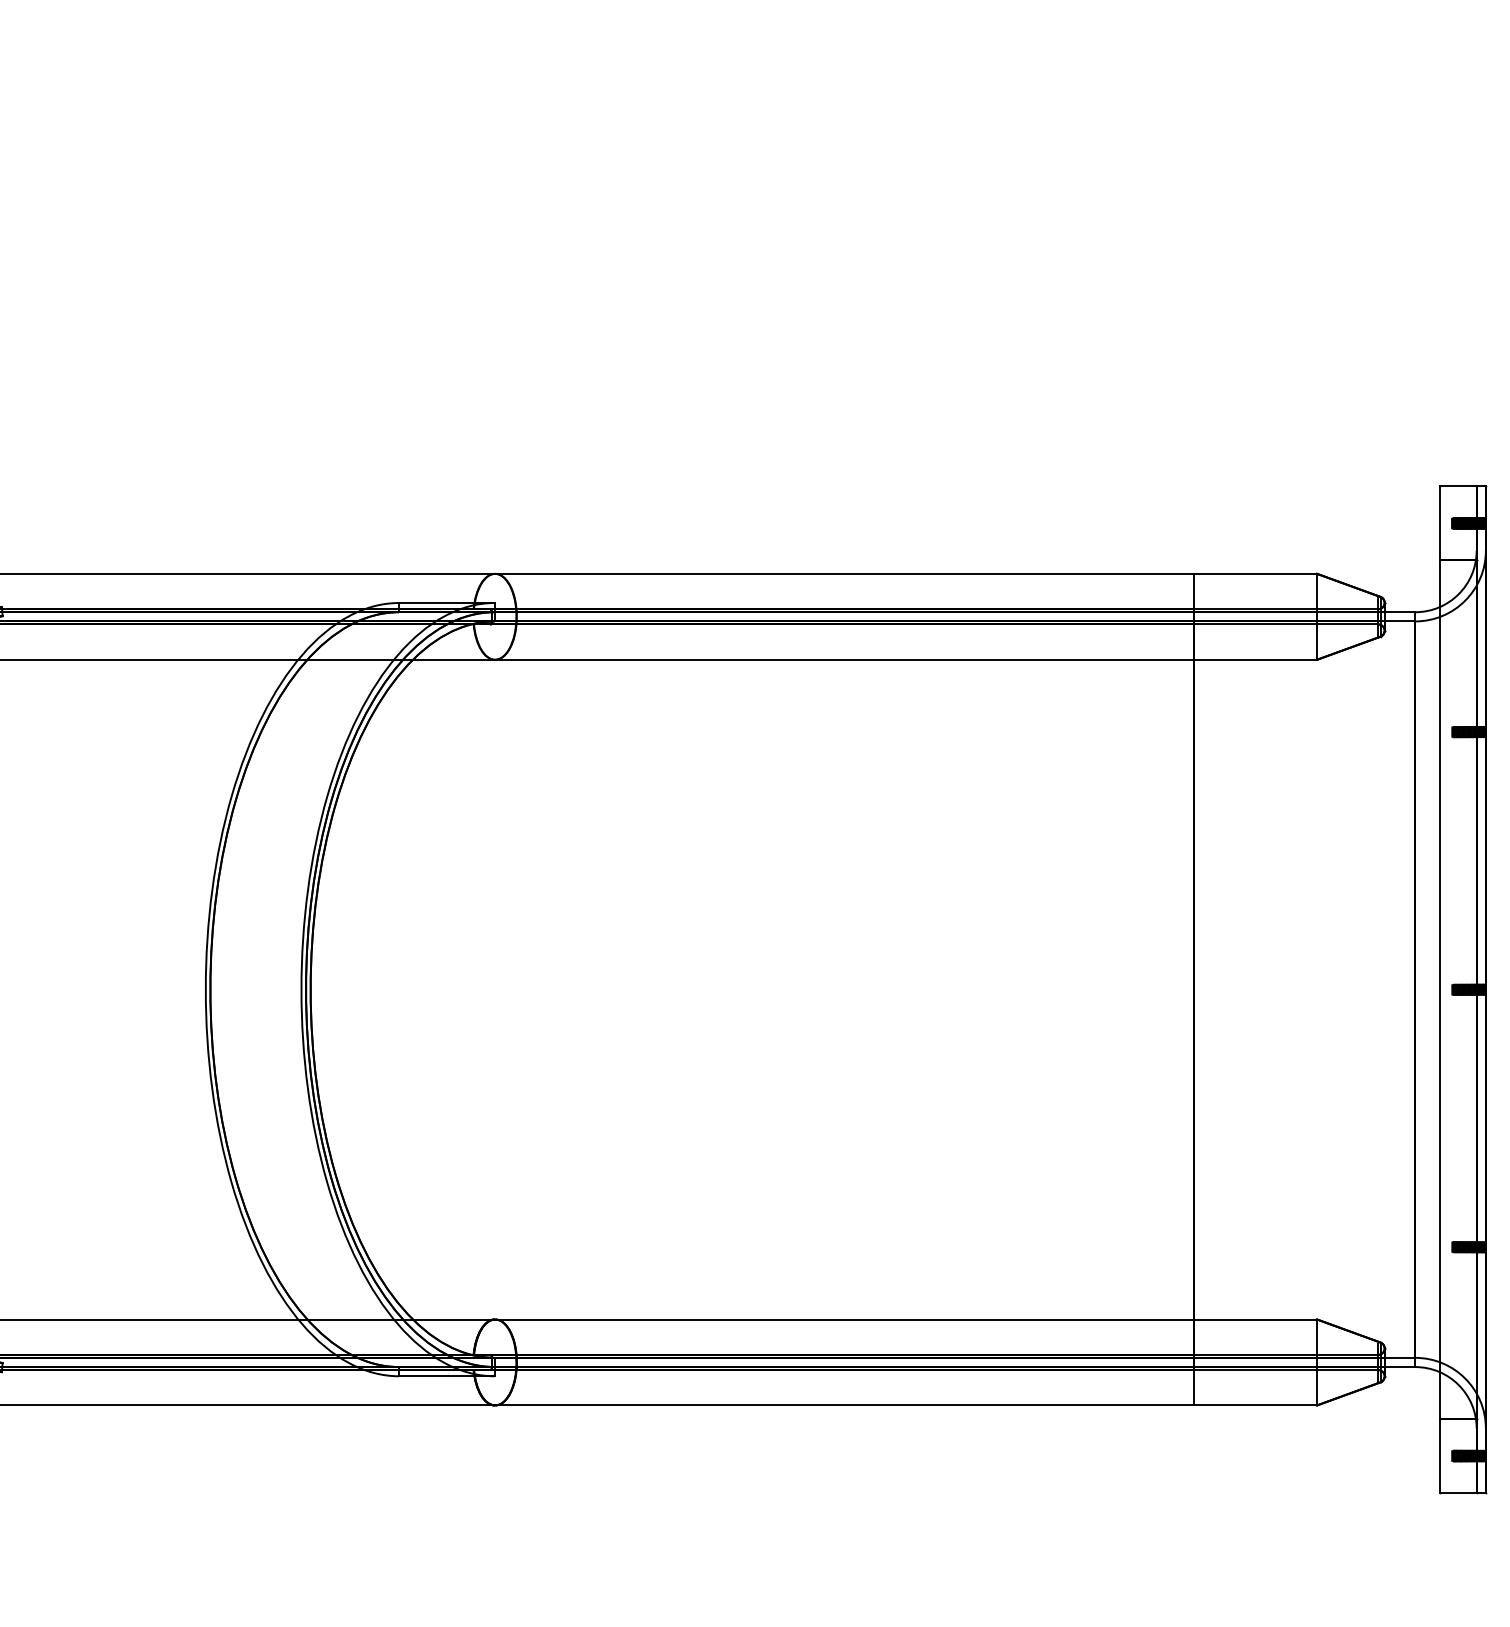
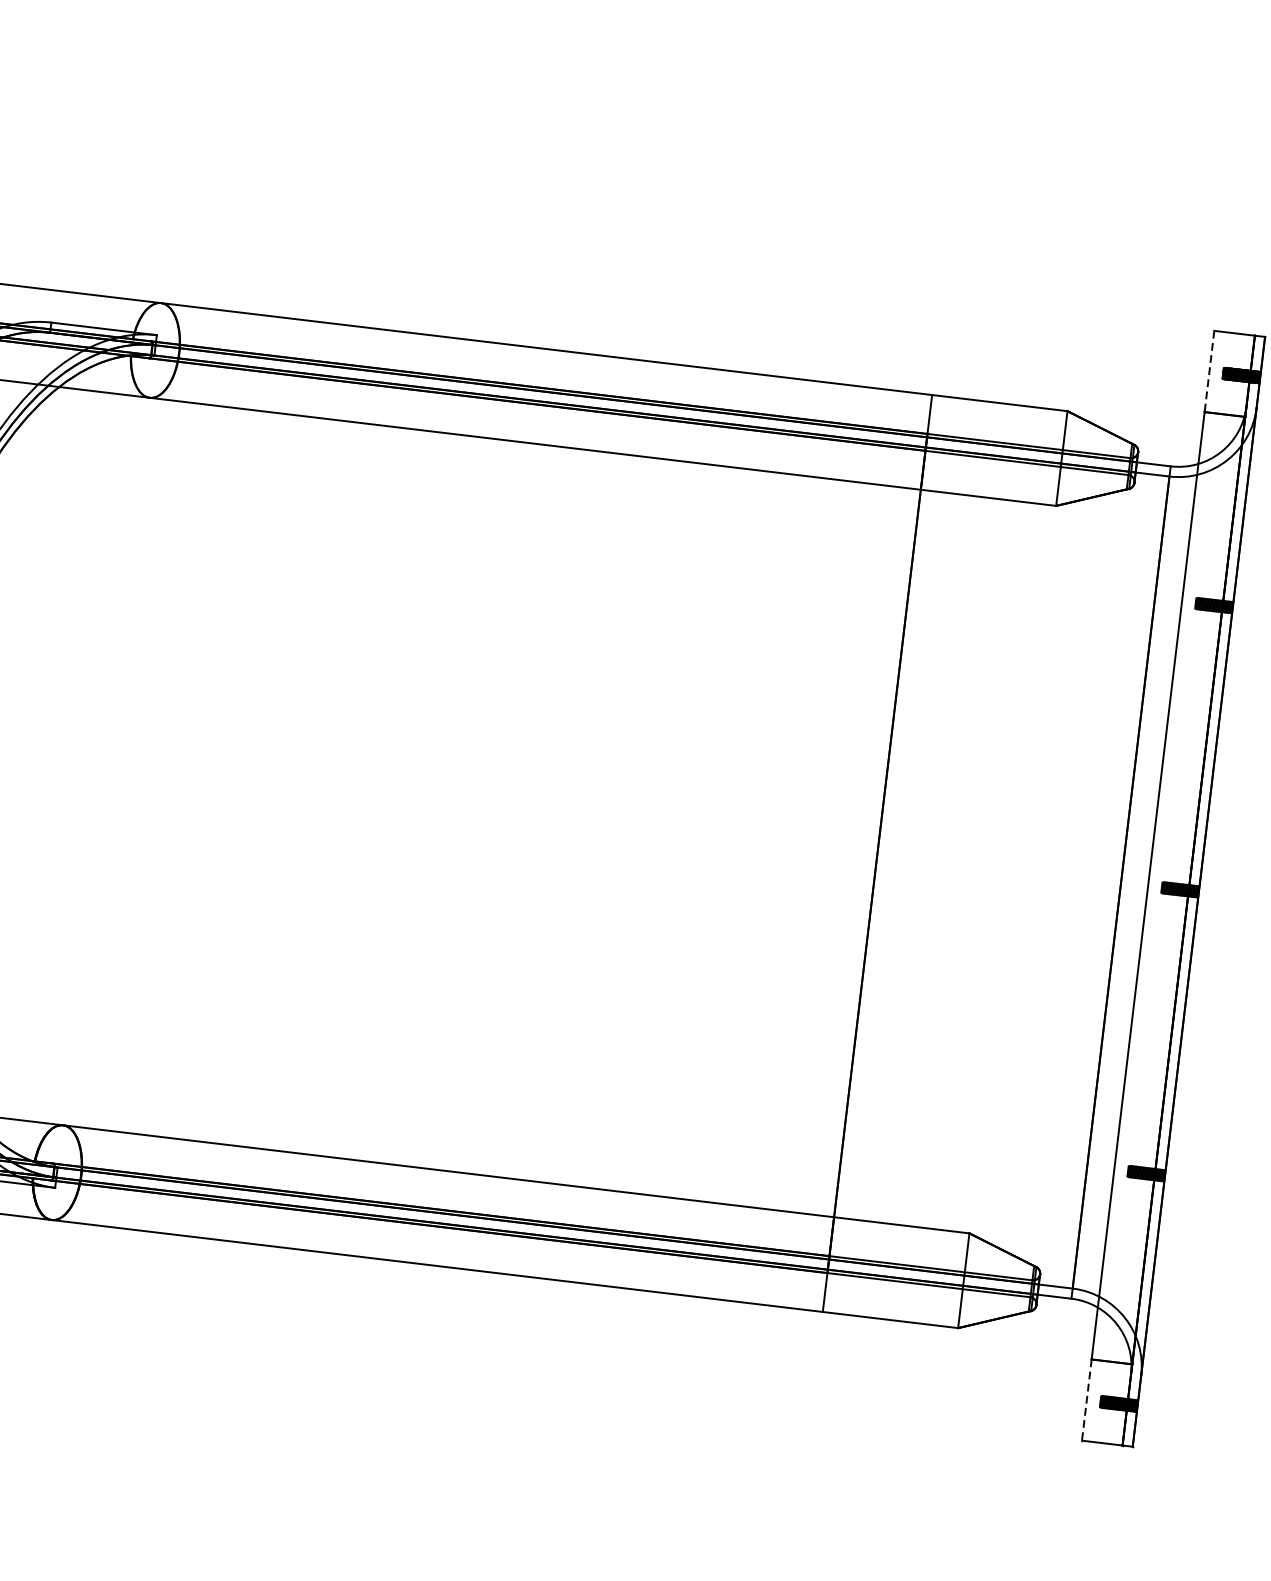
line: (1439, 523) -> (1209, 371), solid -> dashed
line: (1439, 1456) -> (1086, 1400), solid -> dashed

